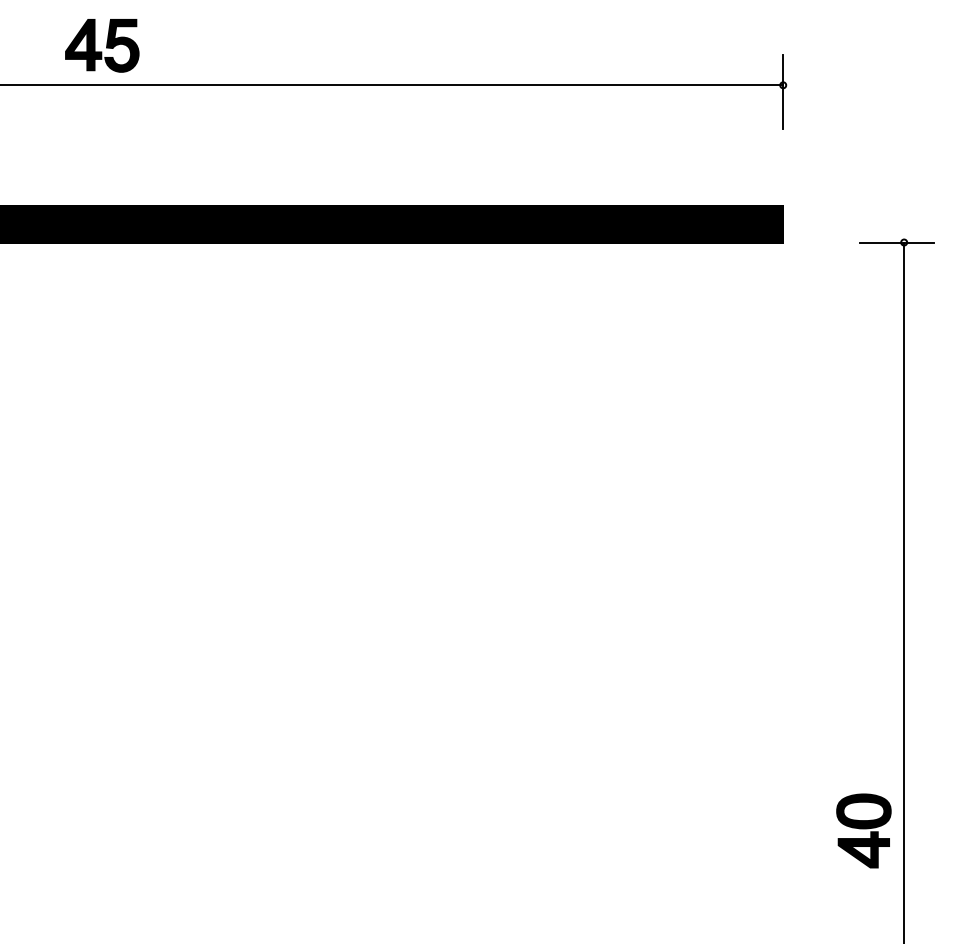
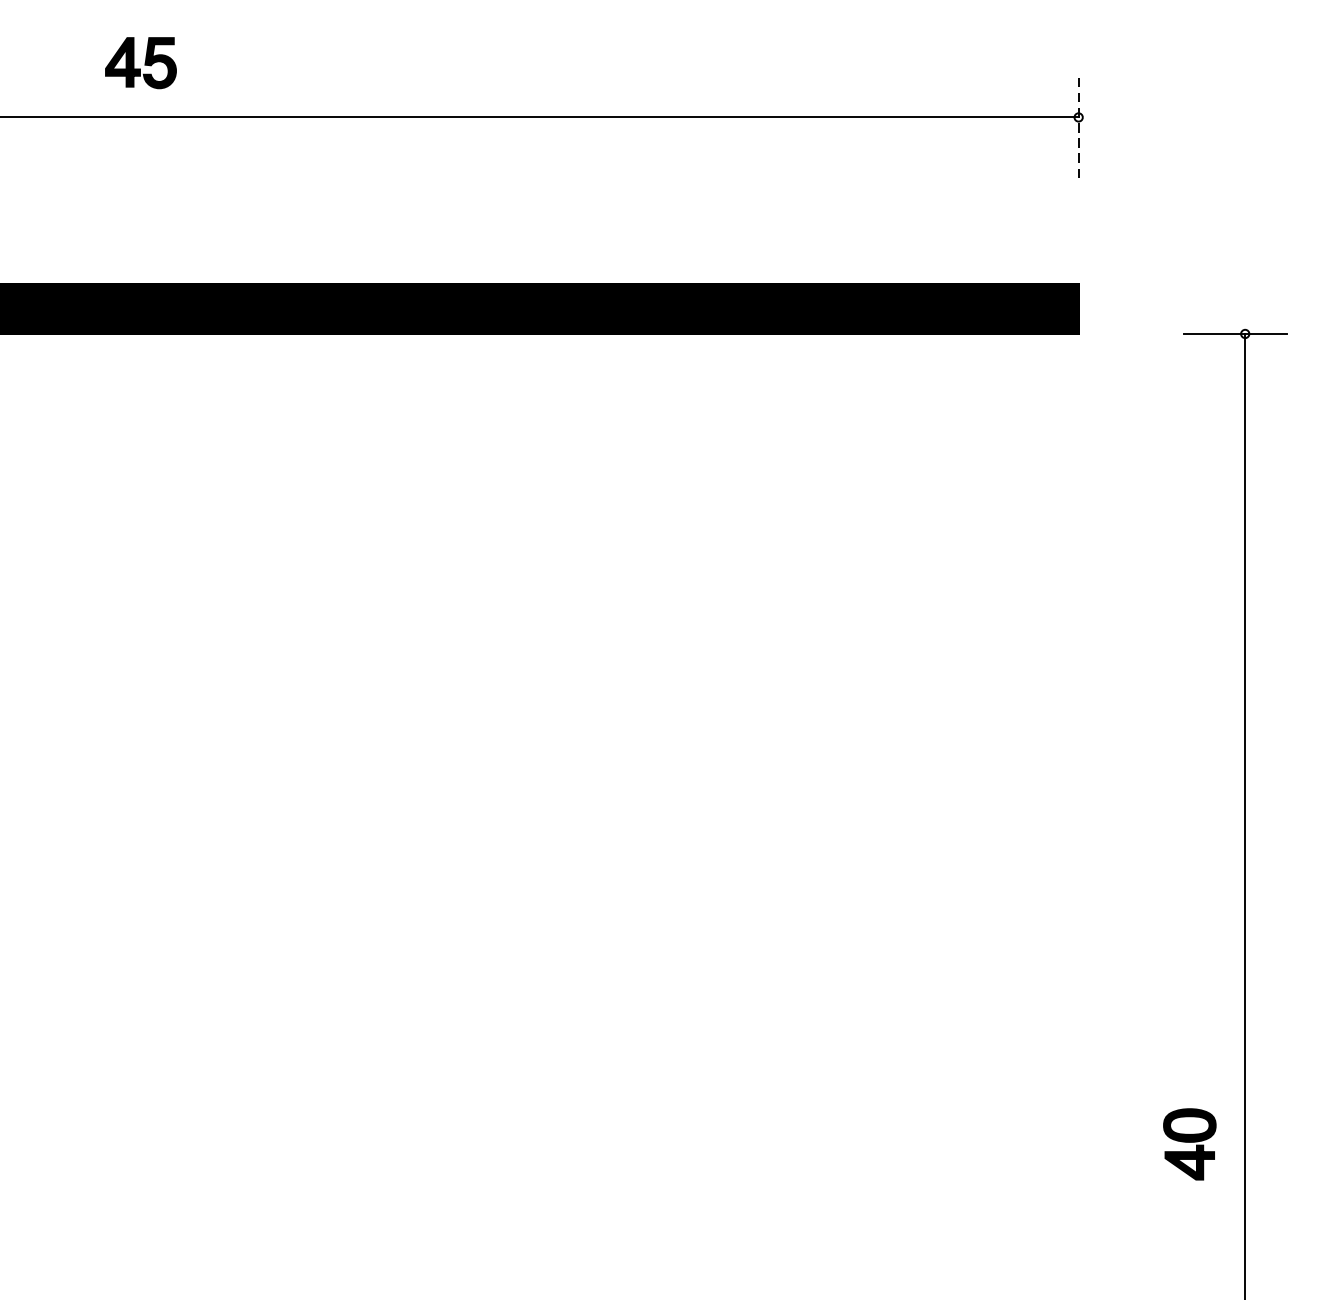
part: (102, 45) -> (141, 62), size x0.7
line: (783, 91) -> (1079, 125), solid -> dashed
part: (863, 830) -> (1189, 1143), size x0.7

